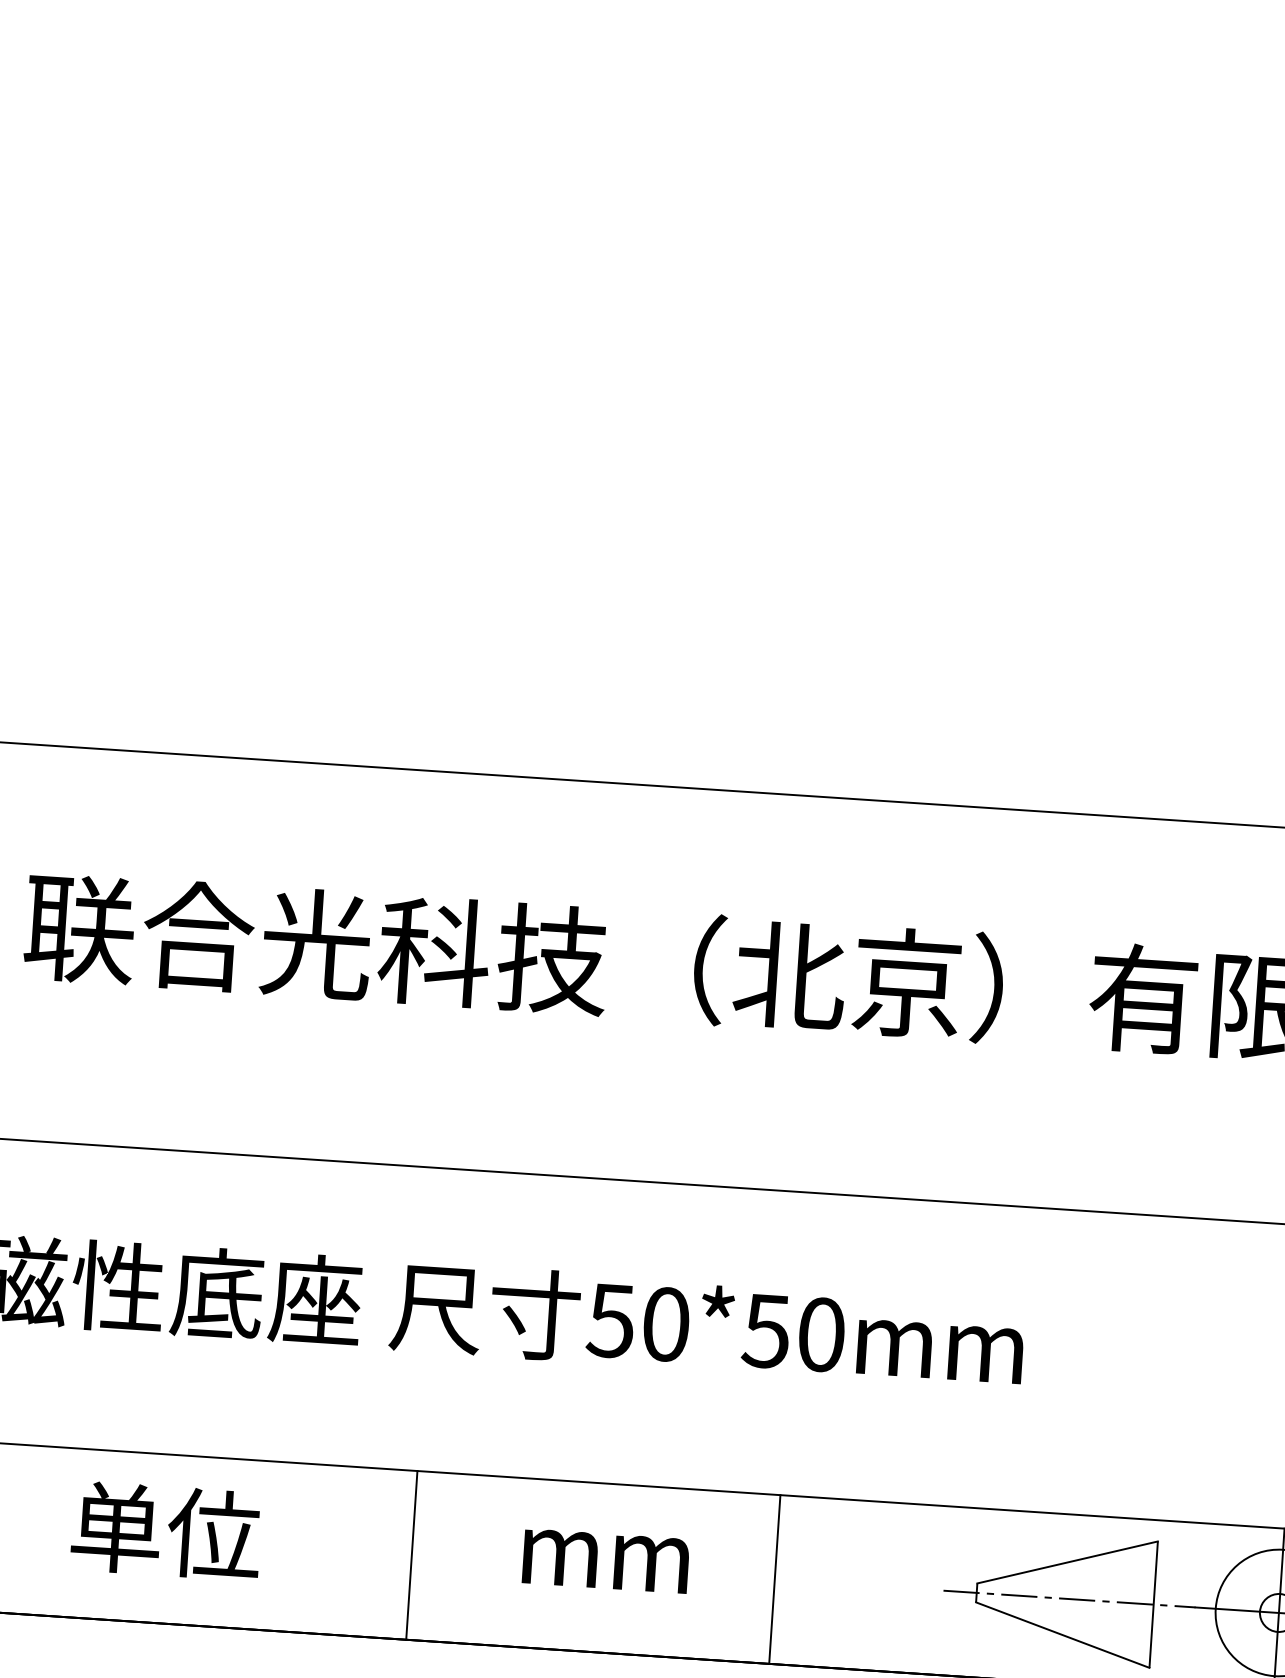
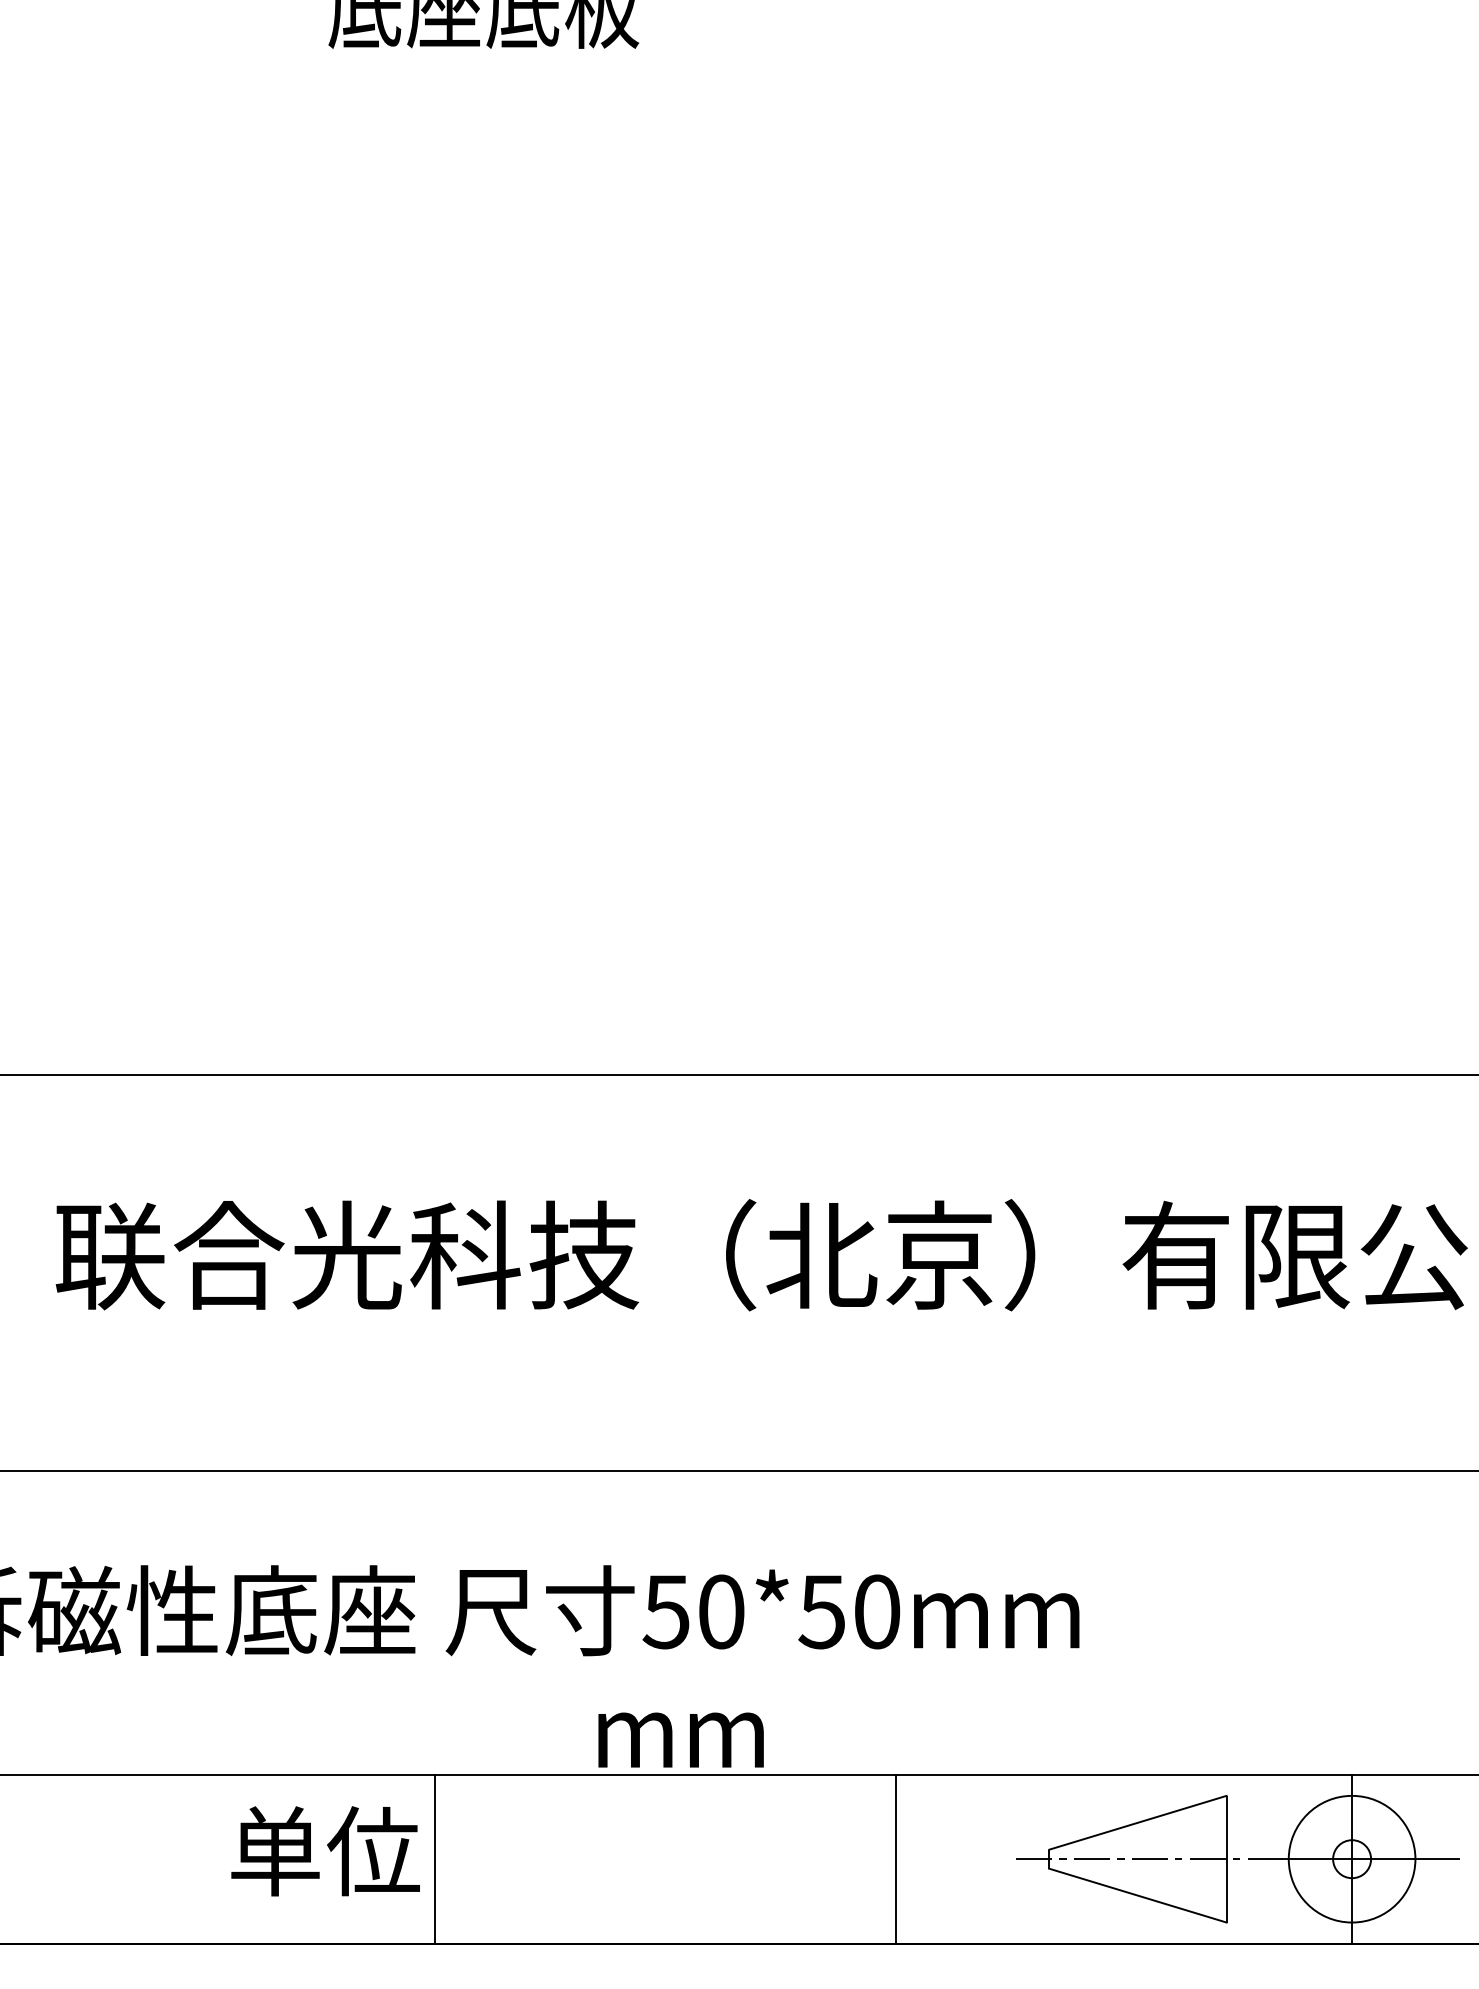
text: (166, 1531) -> (325, 1851), moved
line: (412, 1554) -> (435, 1858), moved
text: (605, 1560) -> (680, 1739), moved
line: (774, 1578) -> (895, 1858), moved

